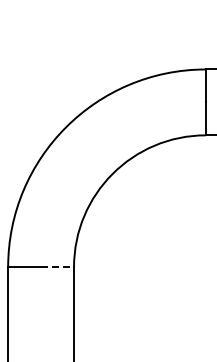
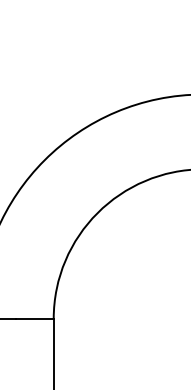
line: (58, 267) -> (36, 319), dashed -> solid

